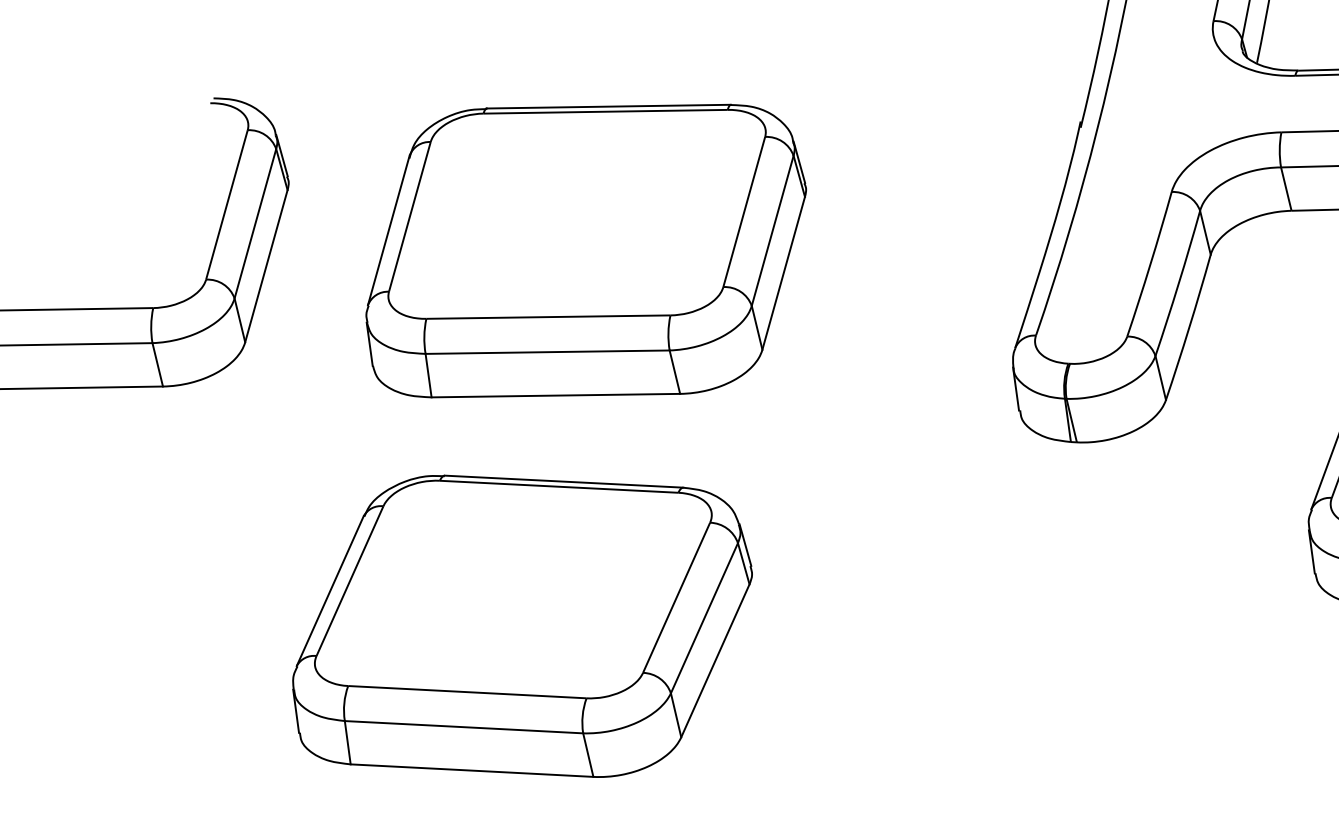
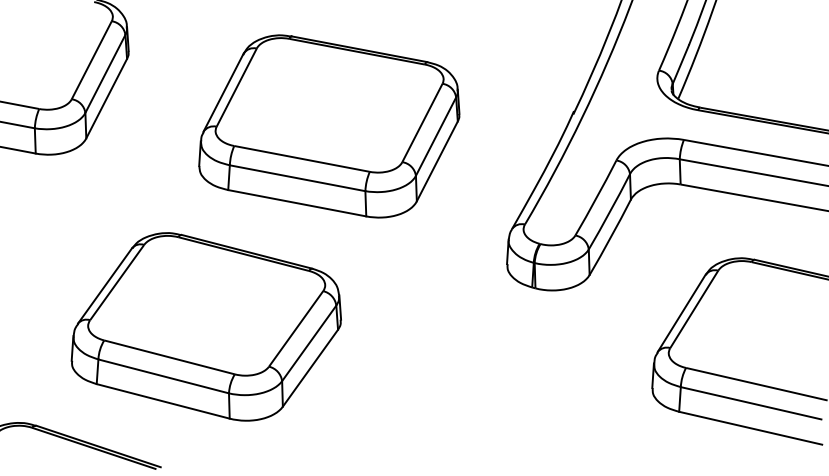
part: (584, 251) -> (329, 126), moved

